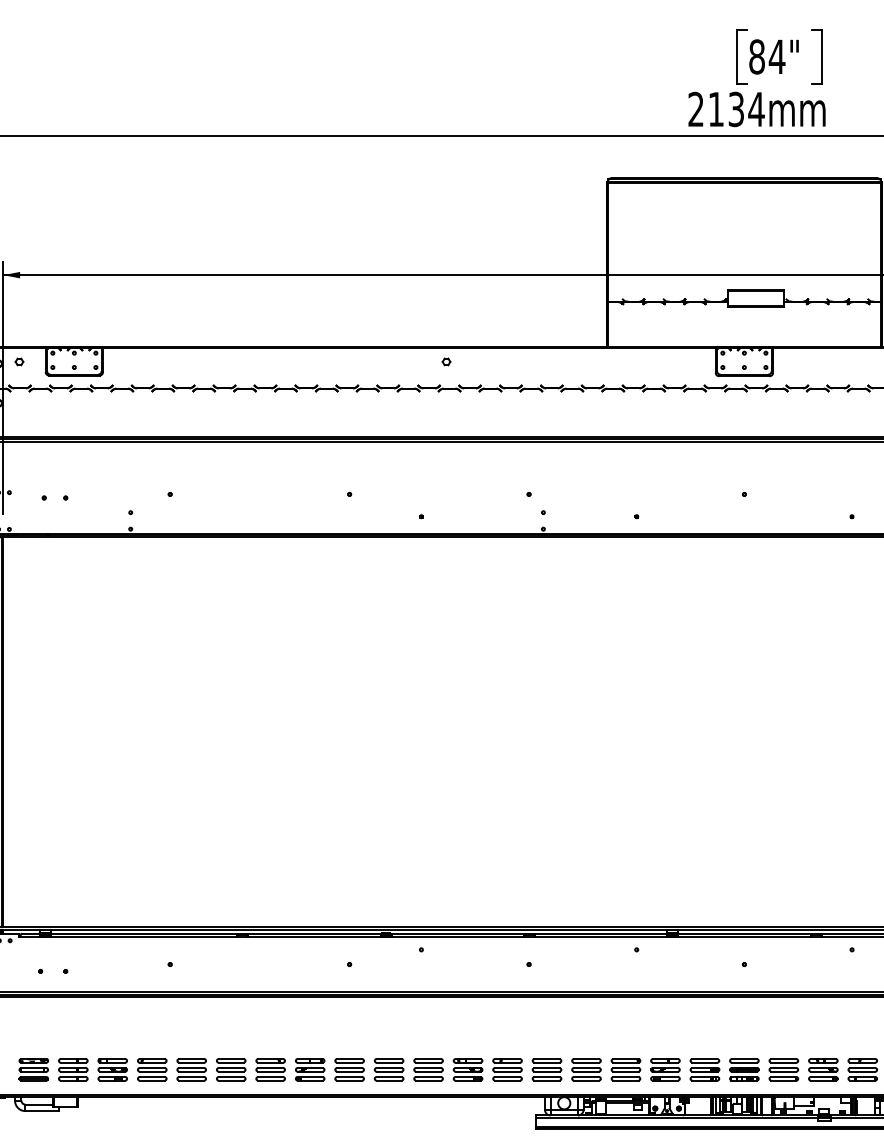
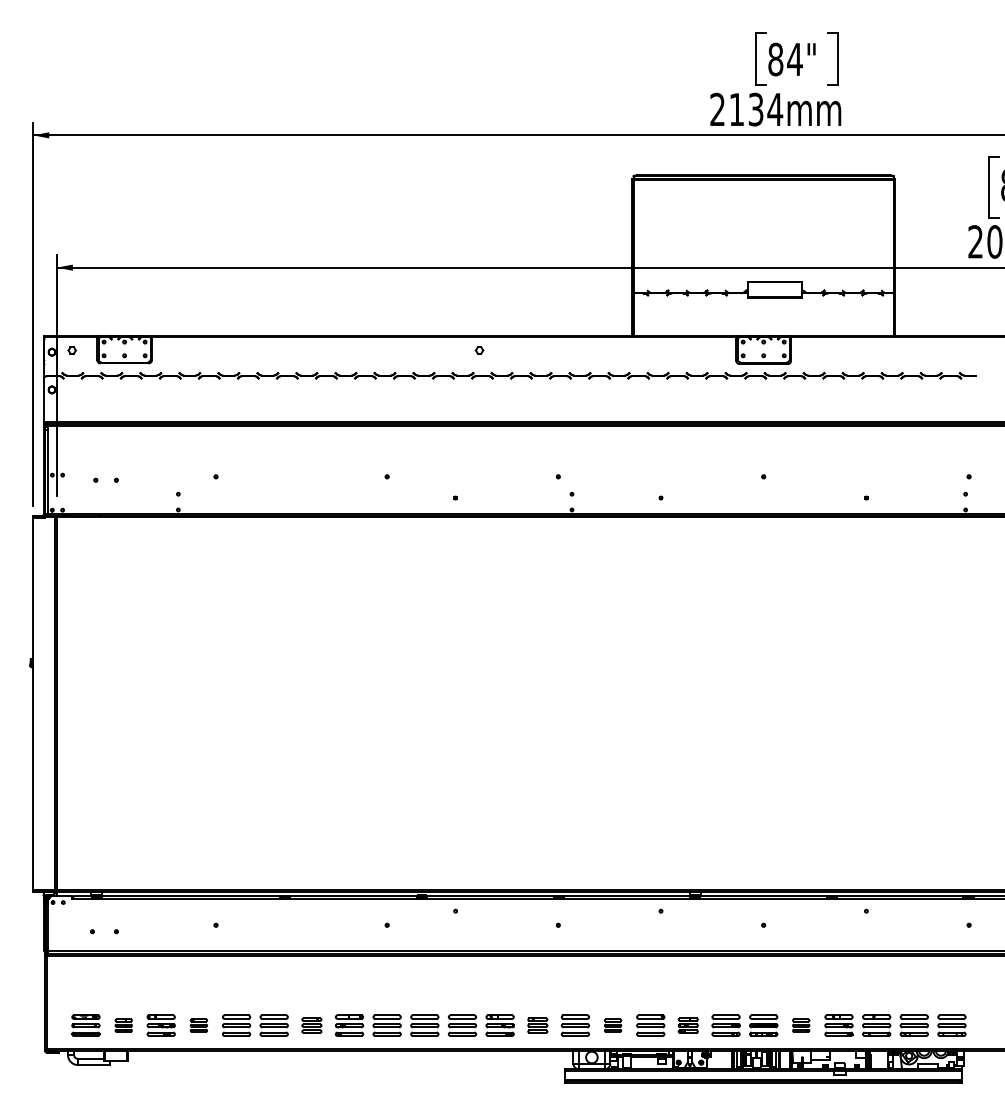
part: (73, 1069) -> (123, 1025), size x0.6
part: (151, 1069) -> (198, 1025), size x0.6
part: (270, 1069) -> (311, 1025), size x0.7
part: (507, 1069) -> (537, 1025), size x0.7
part: (585, 1069) -> (612, 1025), size x0.6
part: (664, 1069) -> (687, 1025), size x0.7
part: (782, 1069) -> (800, 1025), size x0.6

